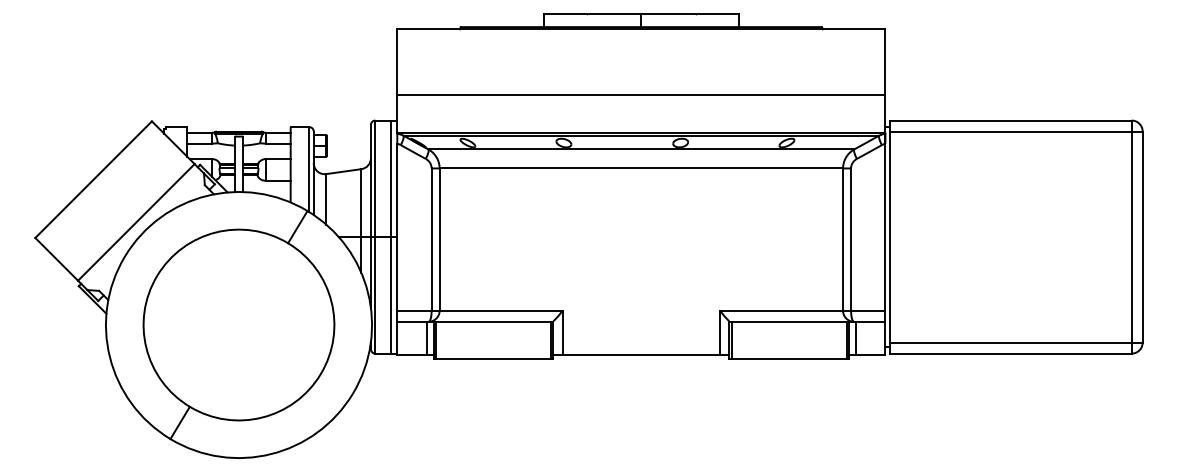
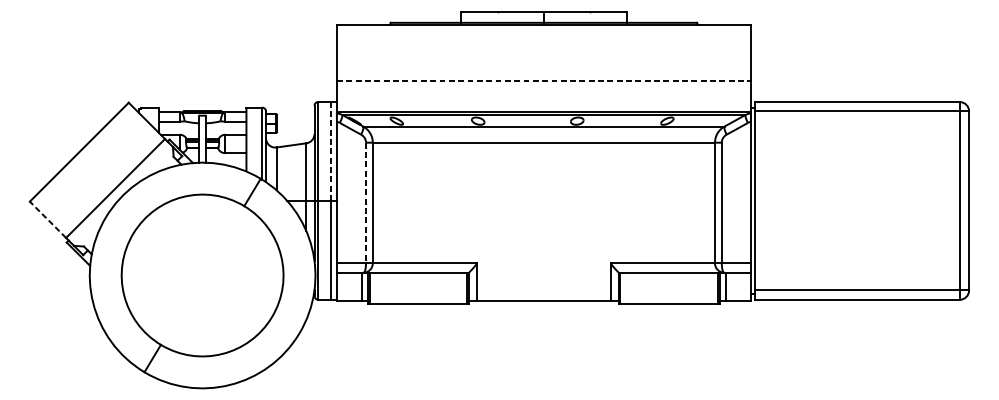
line: (641, 95) -> (544, 80), solid -> dashed
line: (390, 178) -> (331, 151), solid -> dashed
line: (431, 240) -> (365, 203), solid -> dashed
line: (56, 259) -> (47, 219), solid -> dashed

